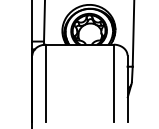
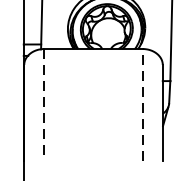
line: (46, 83) -> (44, 105), solid -> dashed
line: (113, 83) -> (142, 105), solid -> dashed

